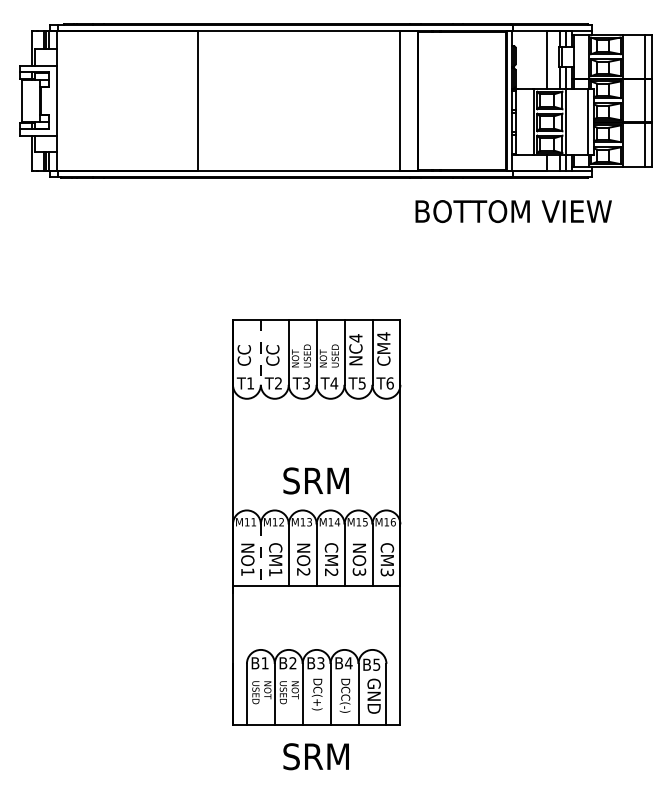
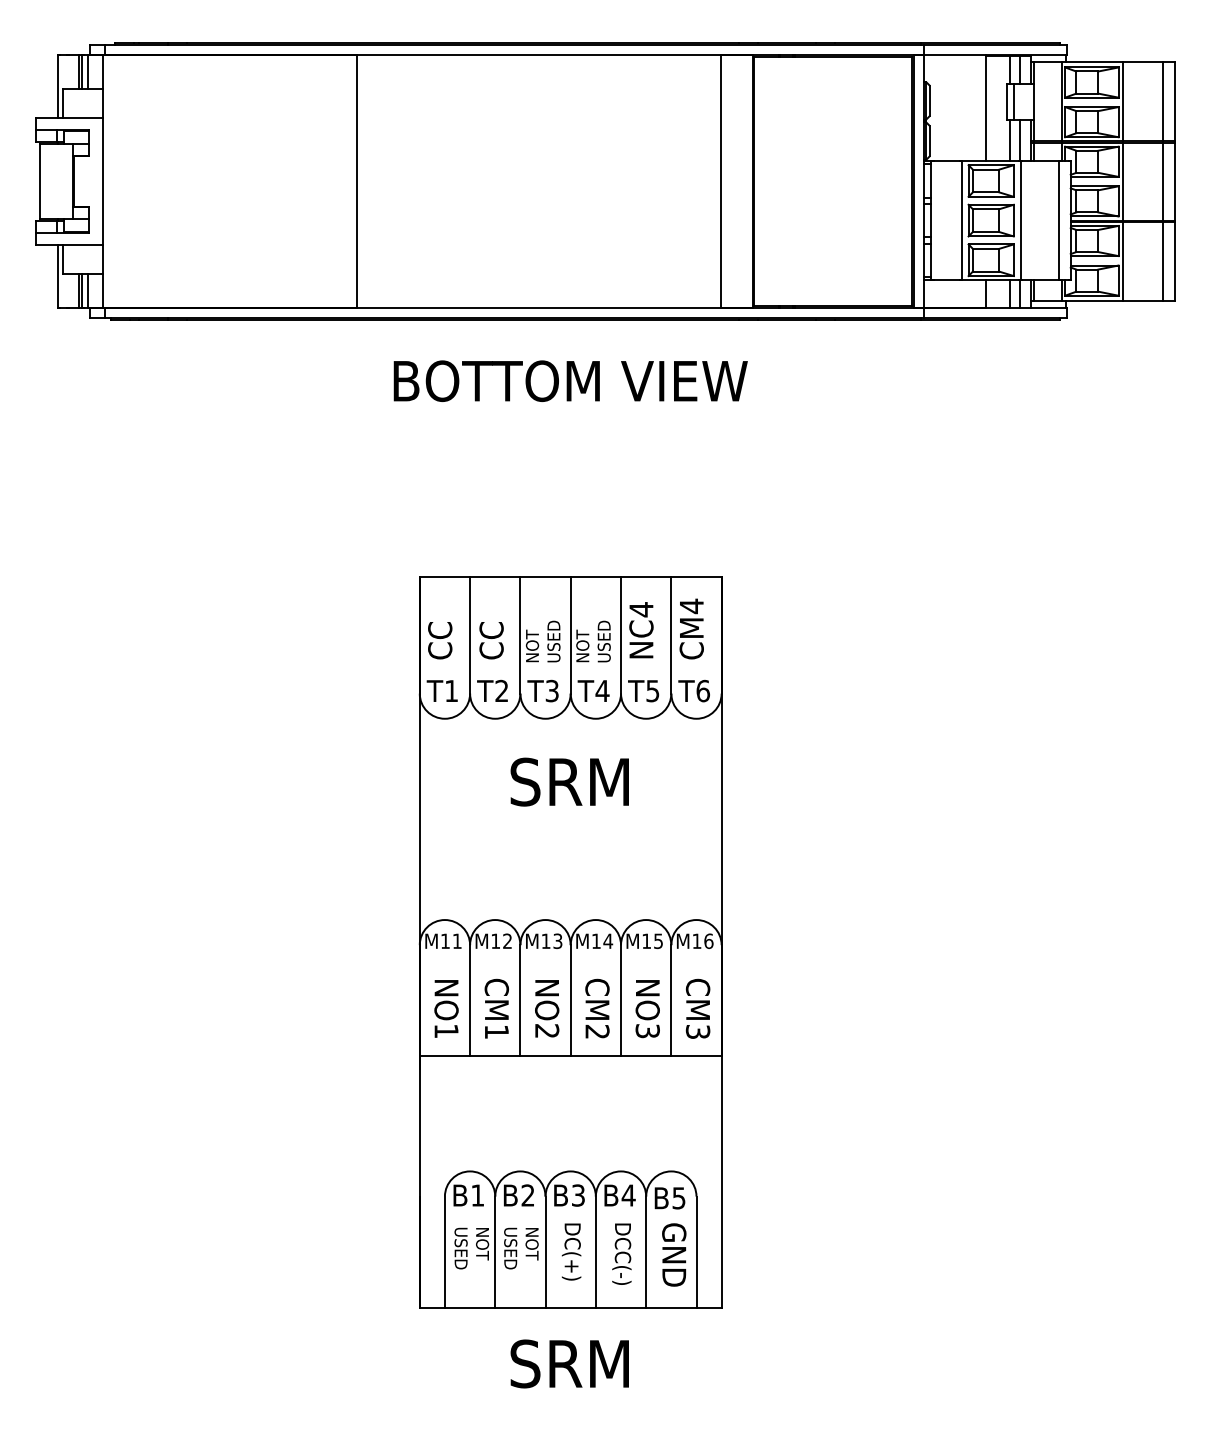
text: (513, 211) -> (570, 381), moved
line: (260, 352) -> (469, 635), dashed -> solid
text: (315, 480) -> (568, 781), moved
line: (260, 555) -> (469, 1001), dashed -> solid

